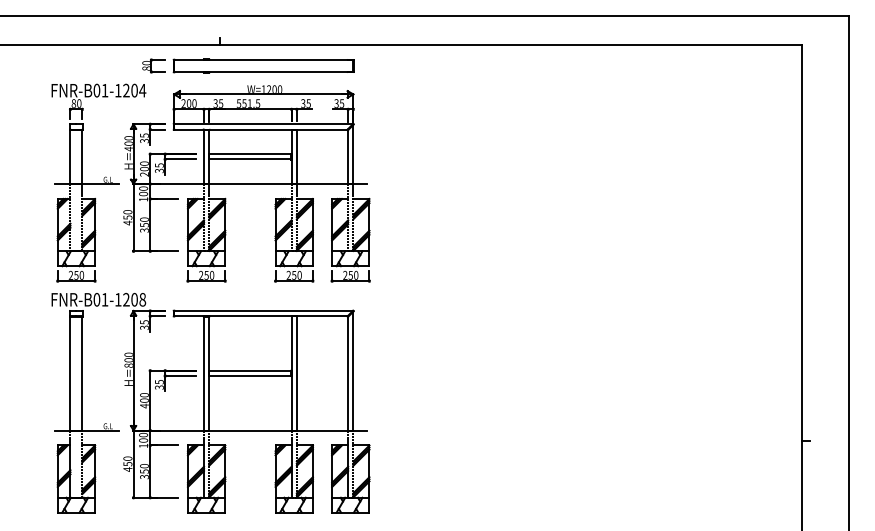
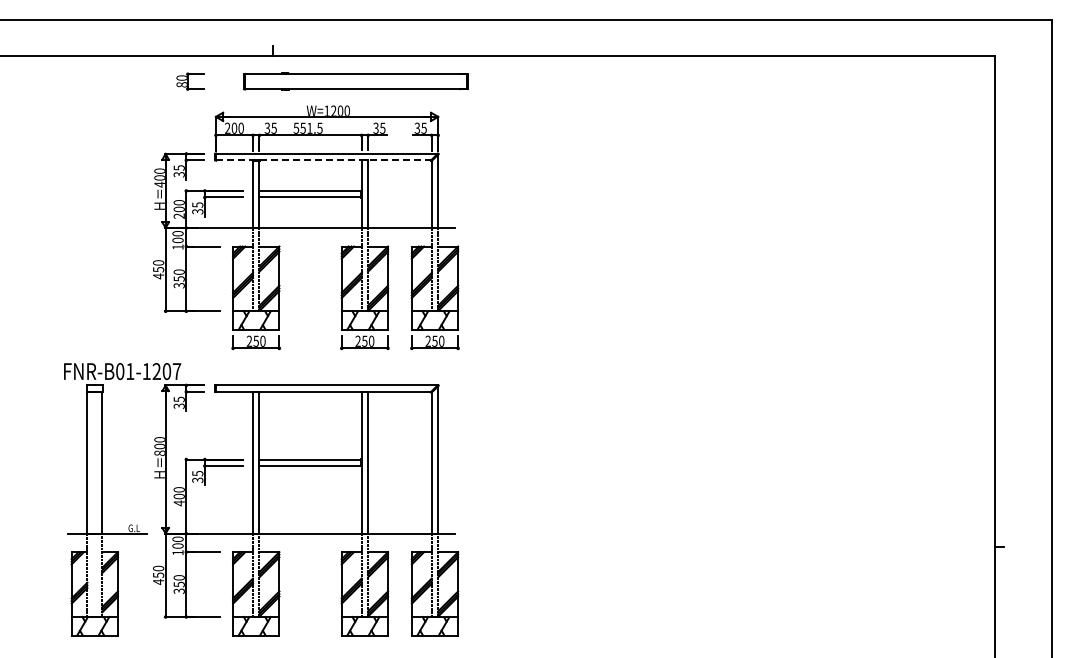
part: (263, 65) -> (355, 81), moved
line: (260, 129) -> (323, 160), solid -> dashed
part: (98, 182) -> (122, 226), removed
text: (142, 299) -> (176, 371), FNR-B01-1208 -> FNR-B01-1207

